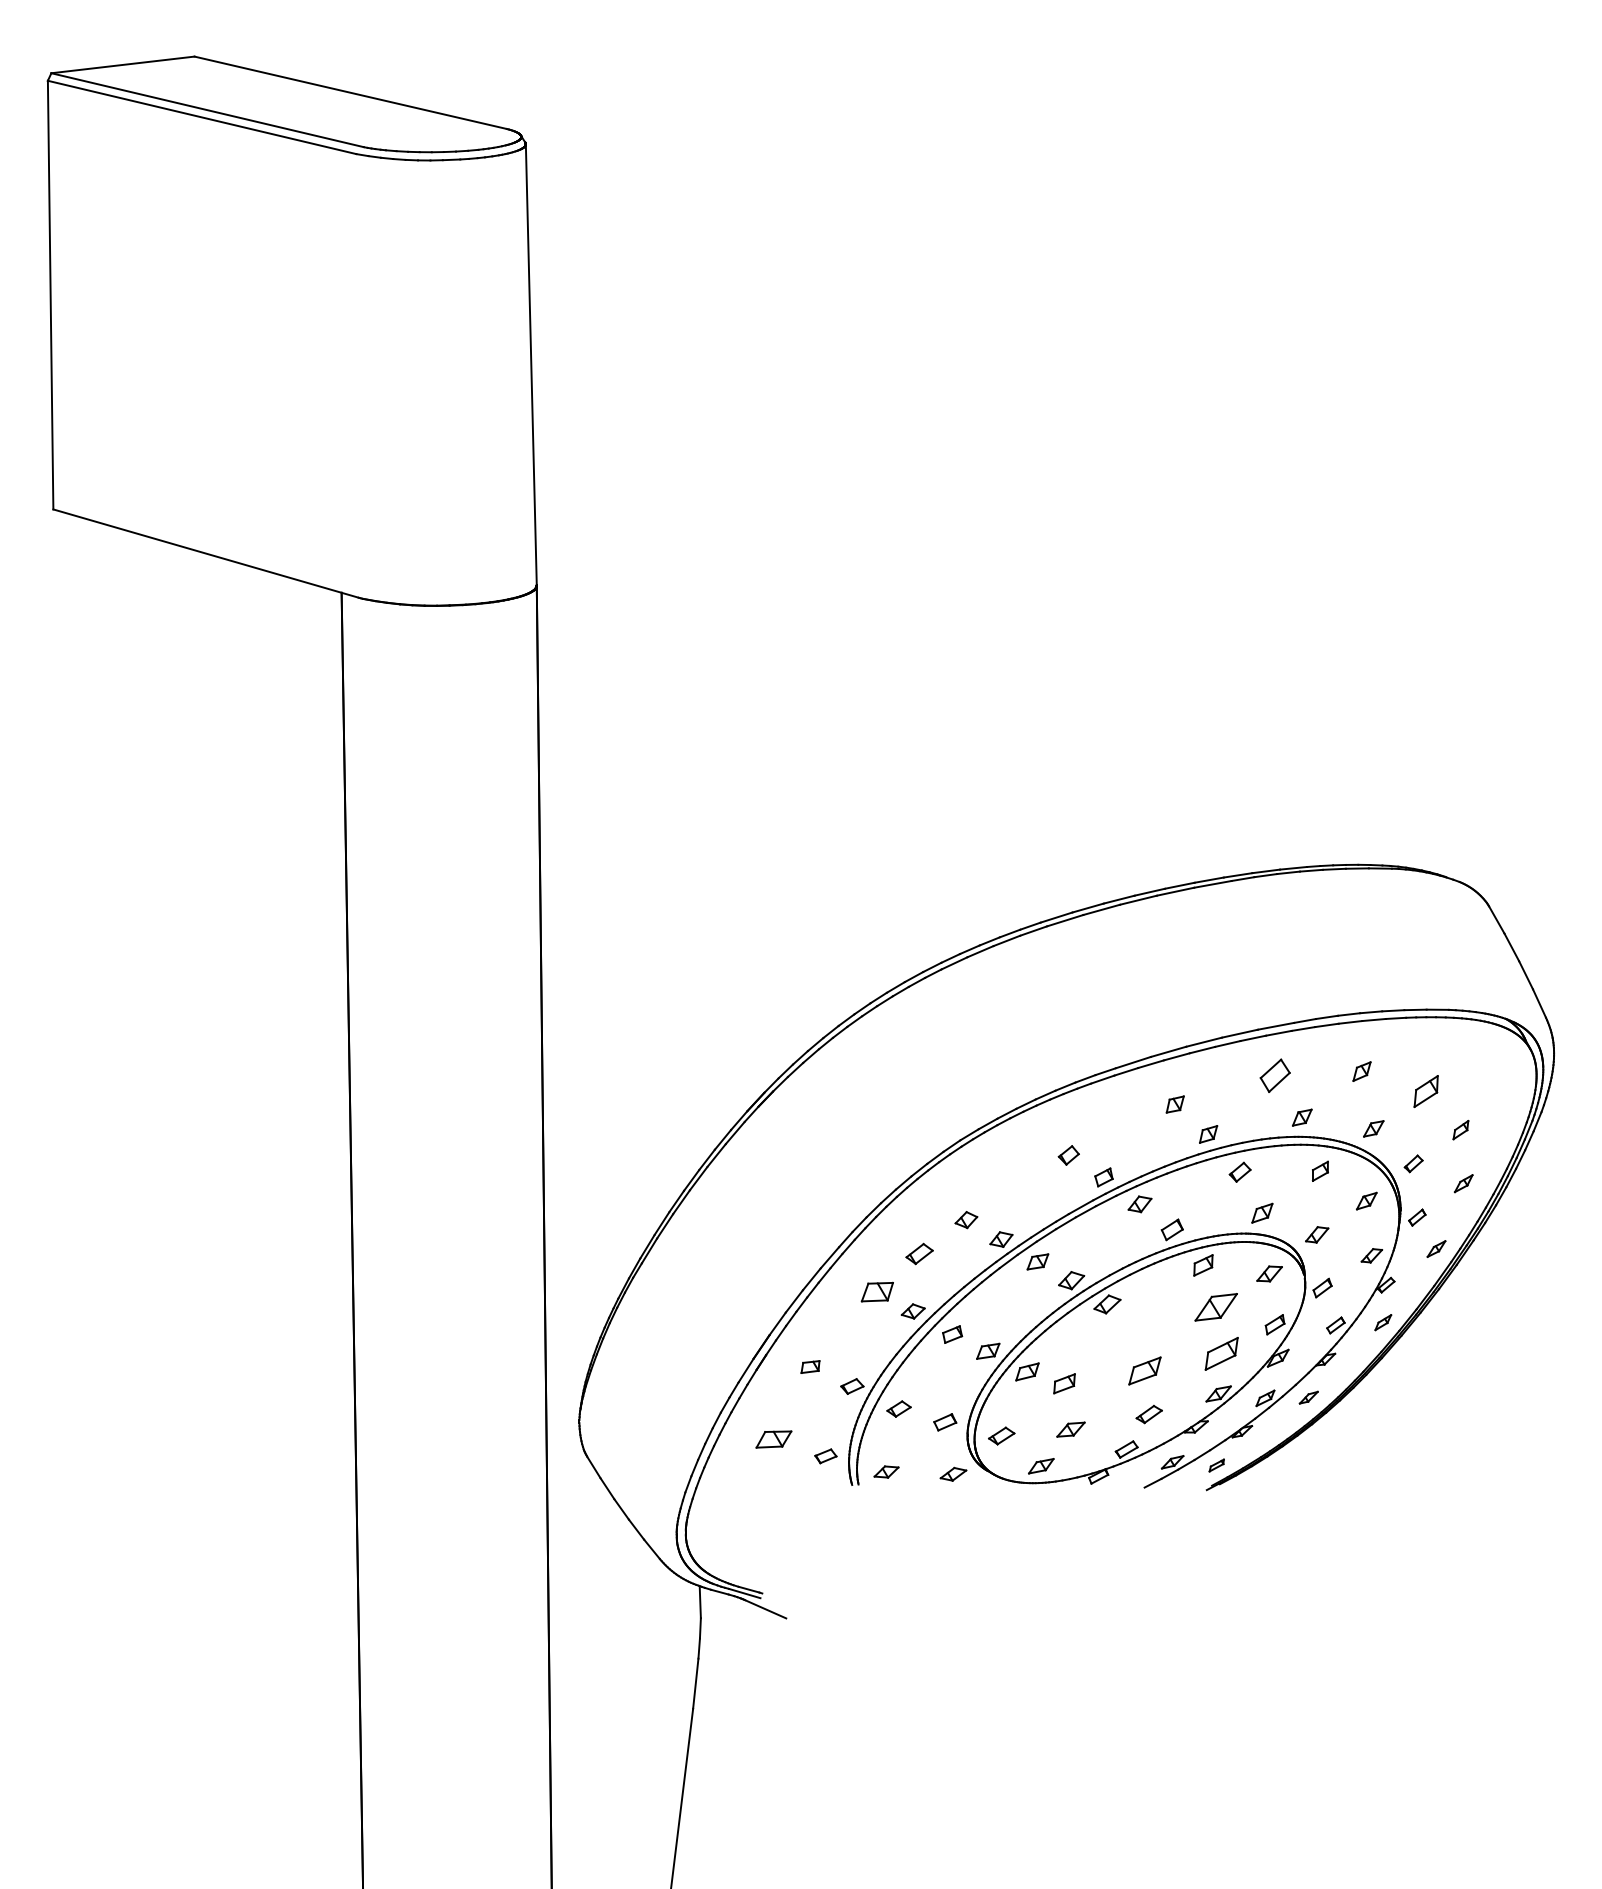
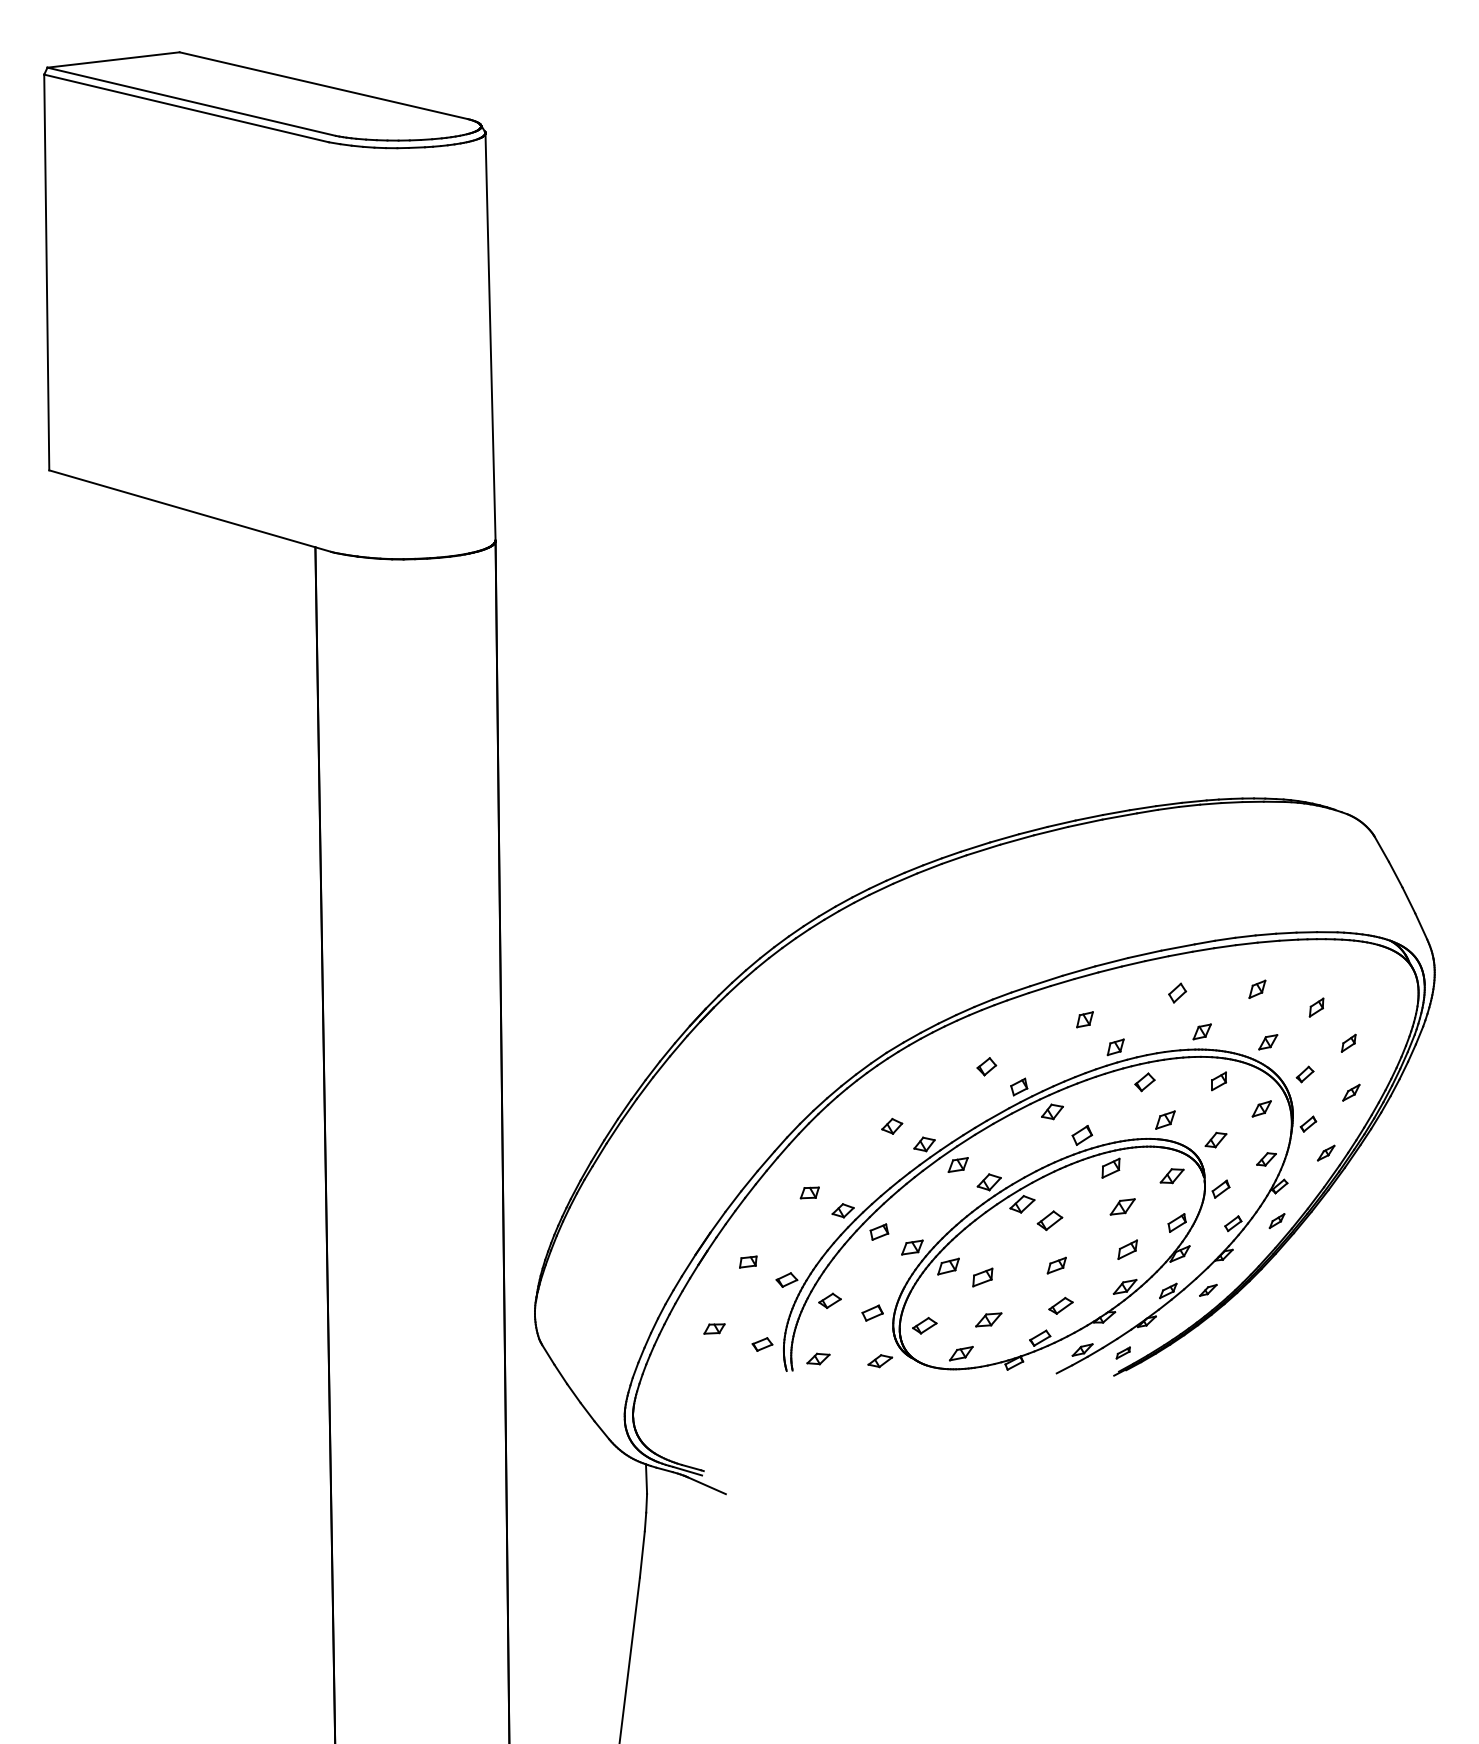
part: (1275, 1075) -> (1177, 992), size x0.62
part: (1426, 1091) -> (1316, 1007), size x0.62
part: (919, 1253) -> (1049, 1220), moved
part: (876, 1291) -> (809, 1192), size x0.62
part: (1215, 1306) -> (1122, 1206), size x0.62
part: (1221, 1353) -> (1127, 1249), size x0.62
part: (1144, 1370) -> (1056, 1265), size x0.62
part: (773, 1438) -> (714, 1328), size x0.62

